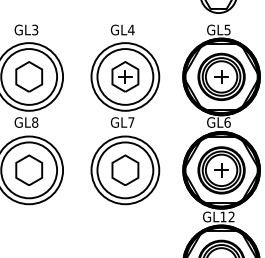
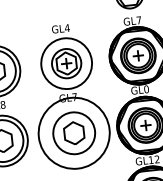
text: (227, 29) -> (138, 19), GL5 -> GL7
circle: (125, 76) -> (66, 63), size x0.7
text: (227, 122) -> (146, 89), GL6 -> GL0
circle: (125, 170) -> (74, 133), size x1.4

